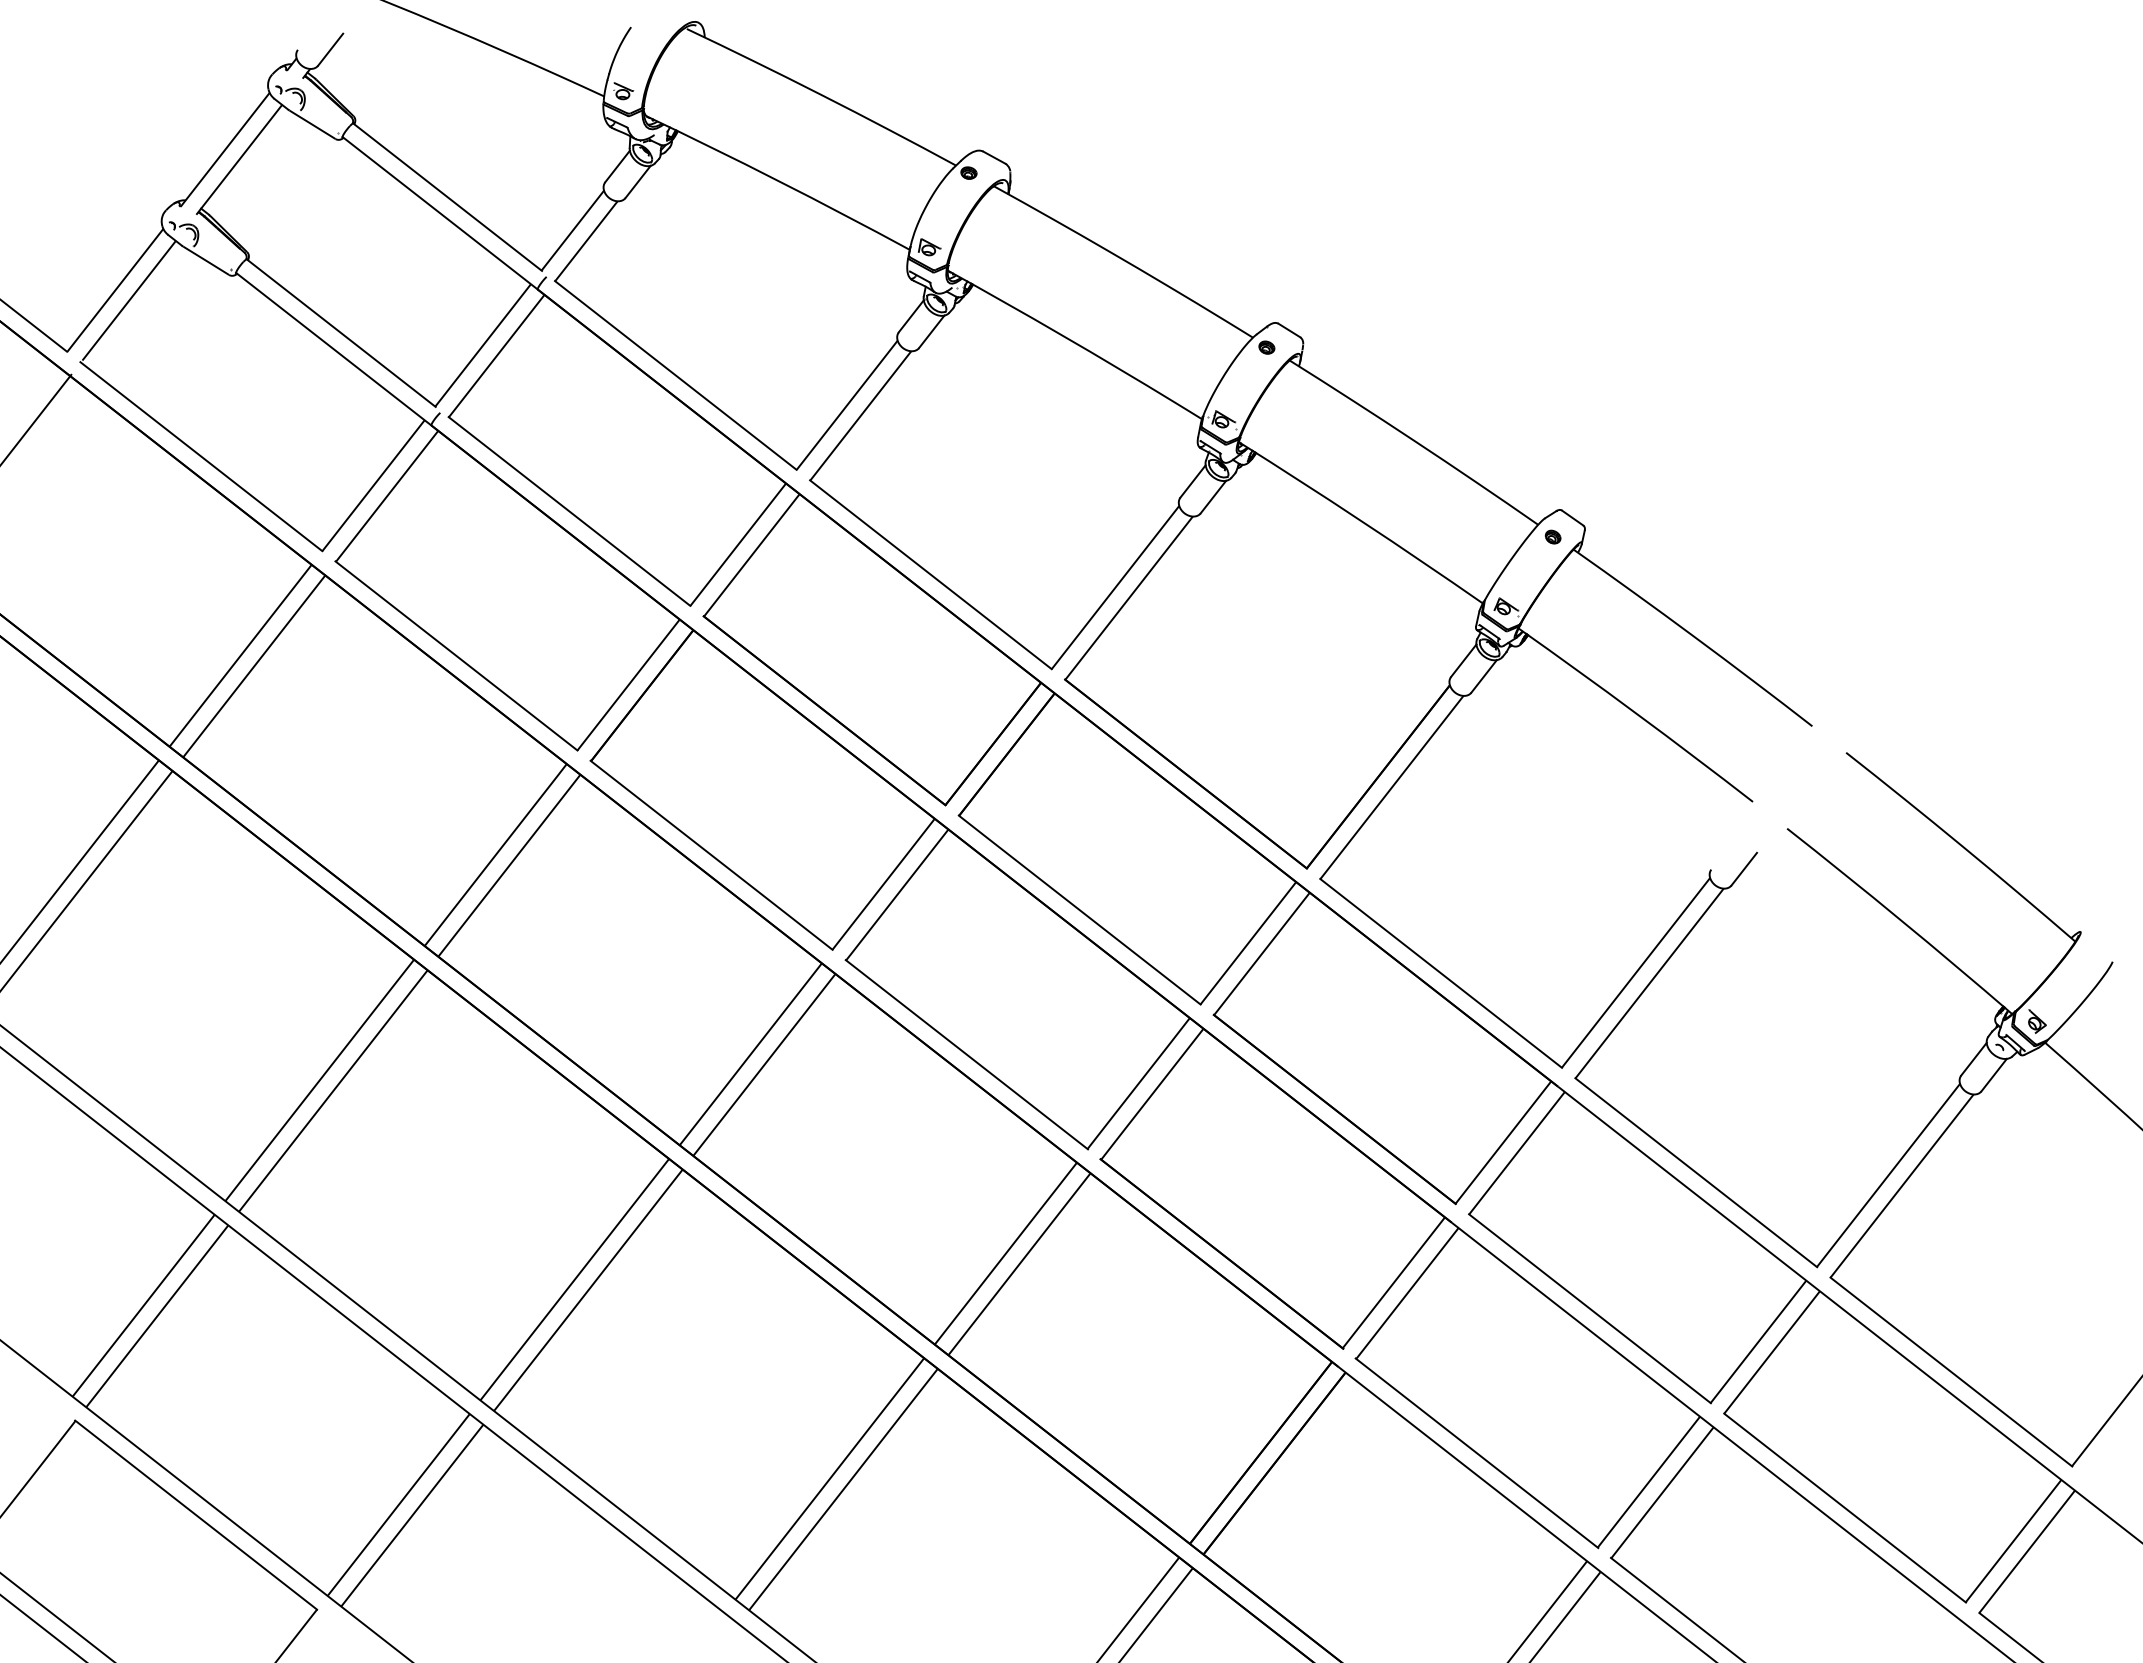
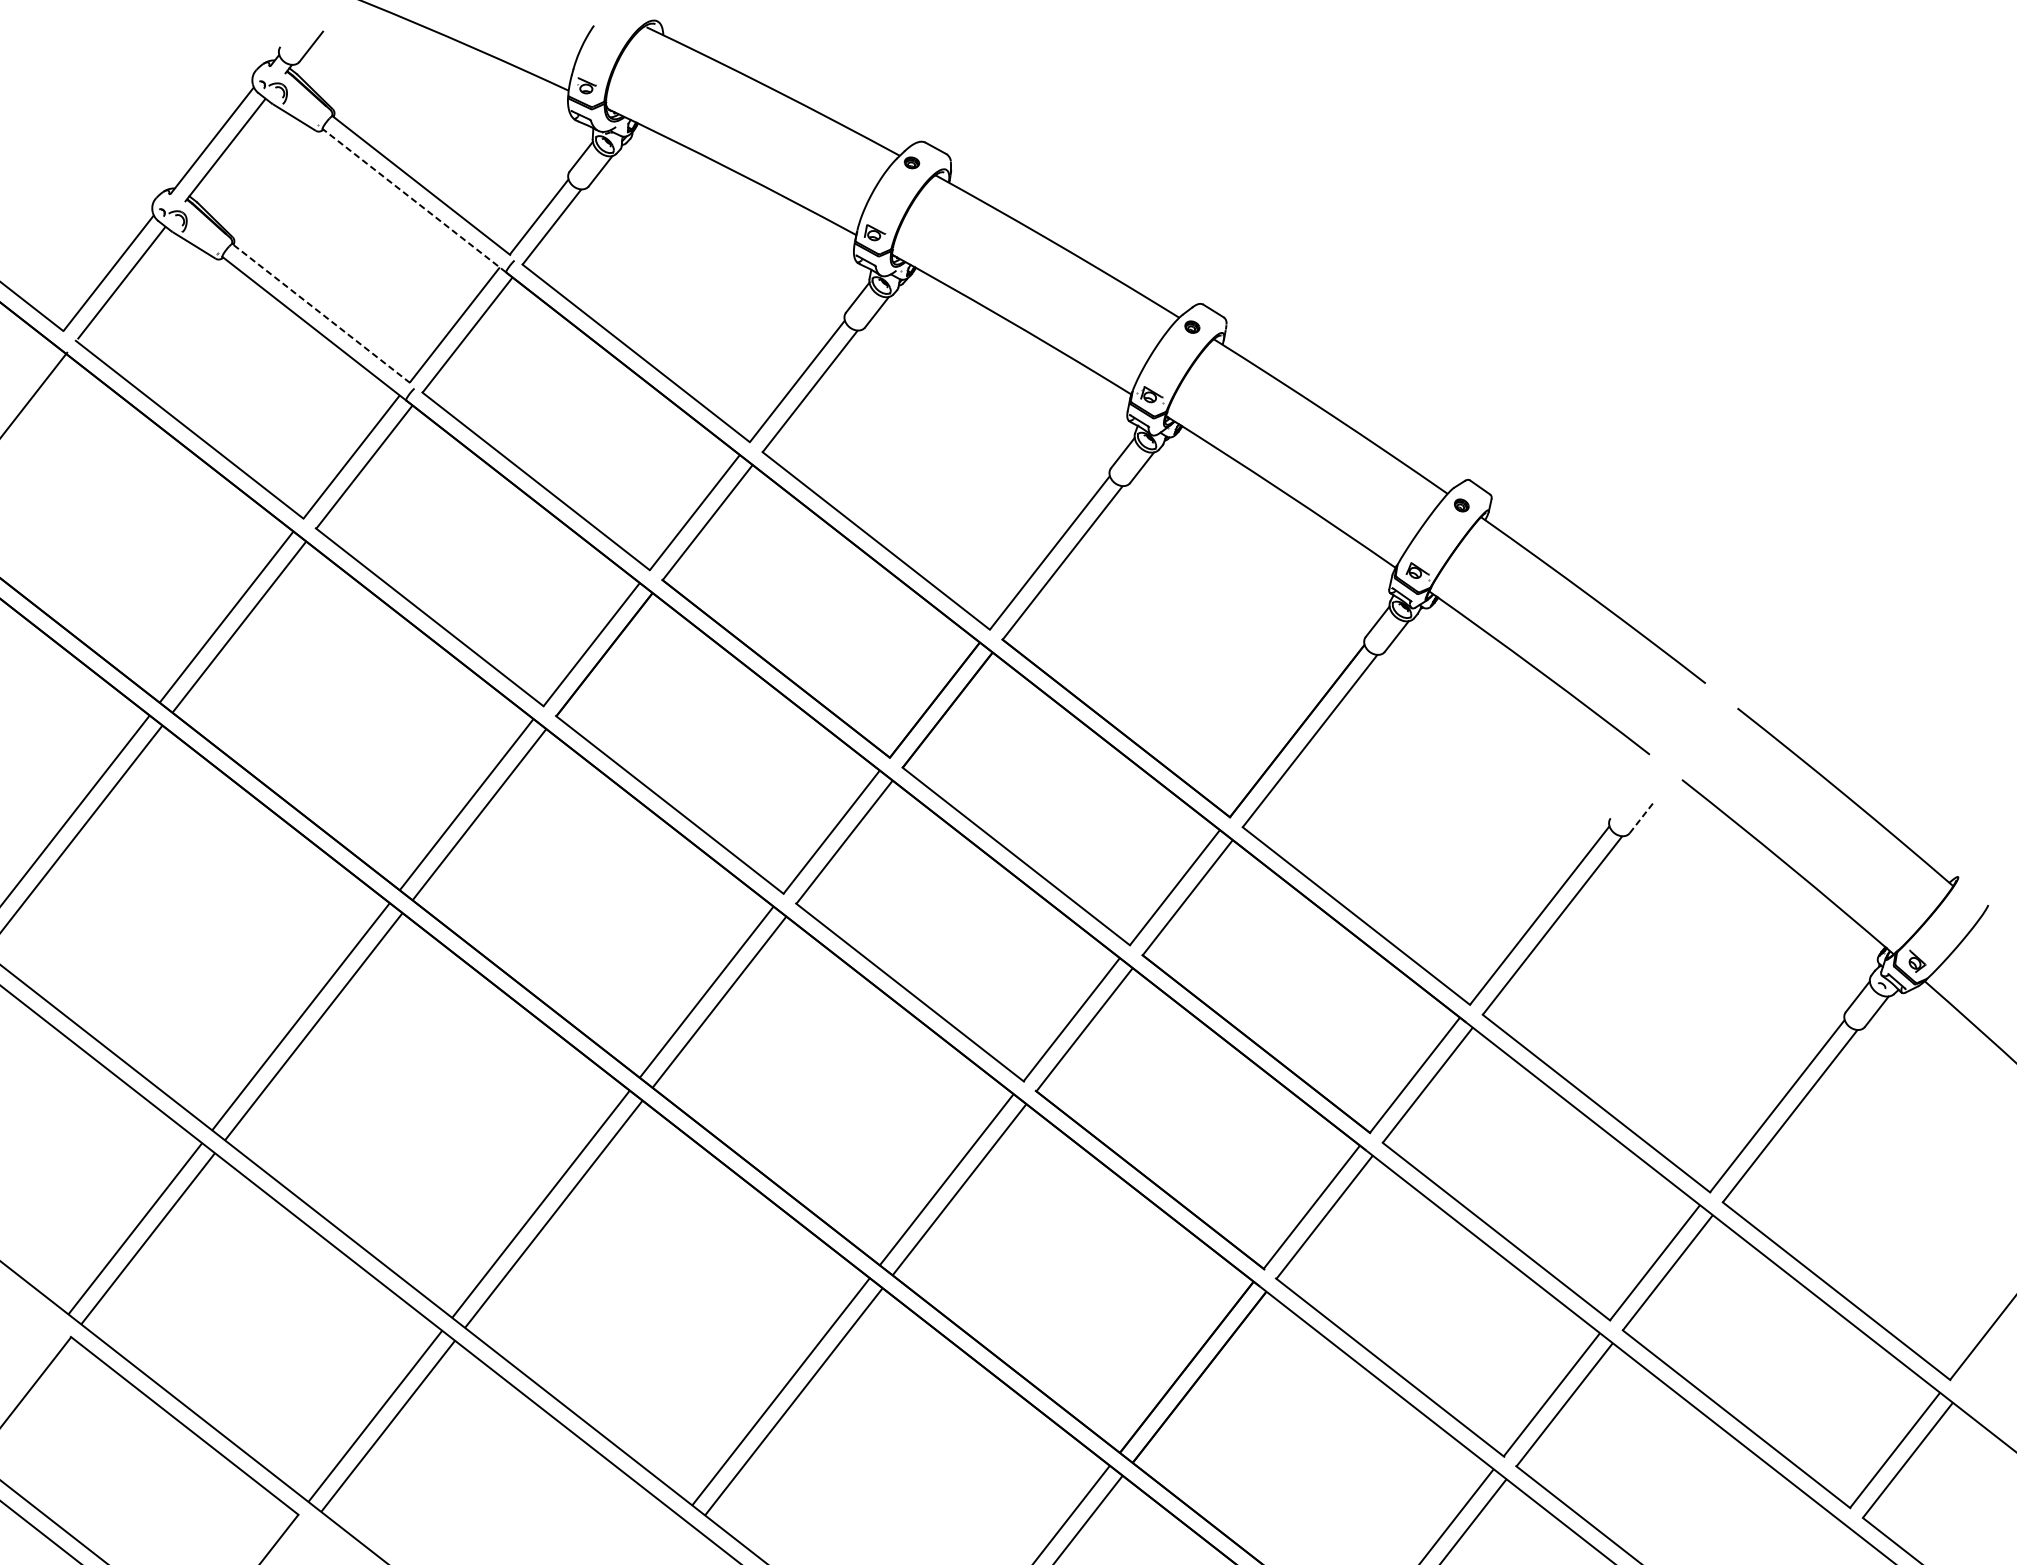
line: (440, 213) -> (414, 200), solid -> dashed
line: (341, 333) -> (321, 313), solid -> dashed
line: (1744, 869) -> (1641, 818), solid -> dashed

